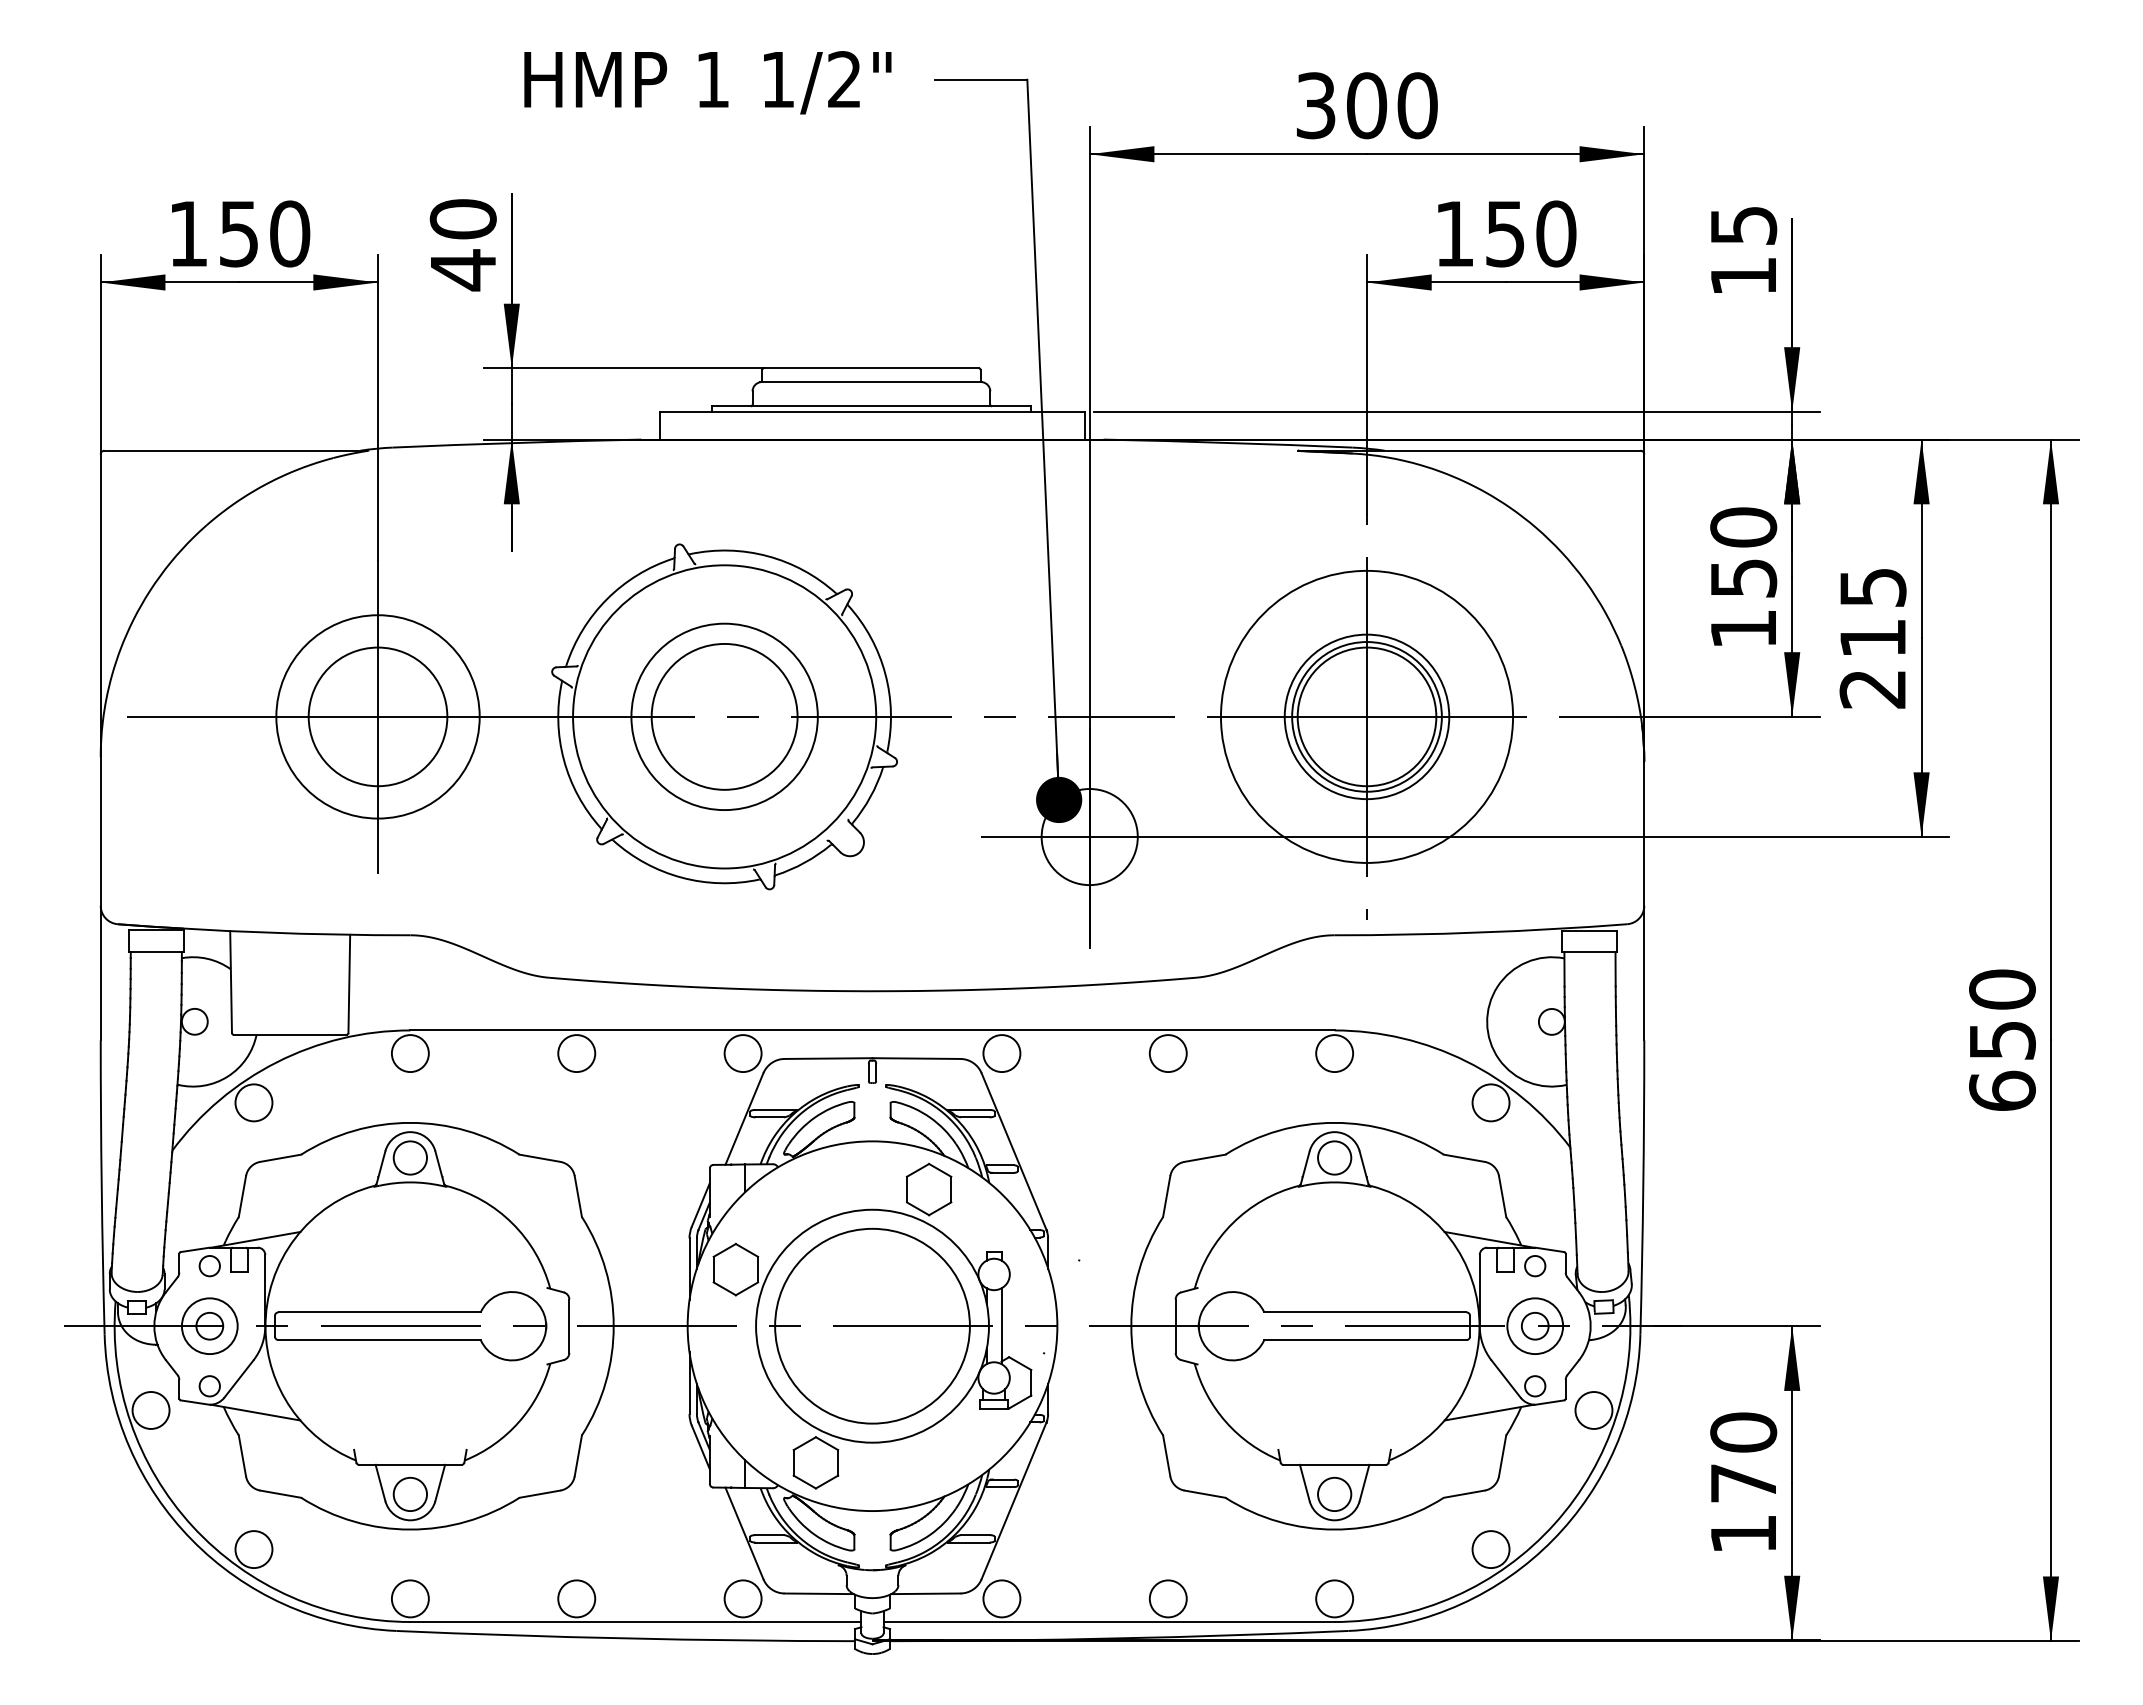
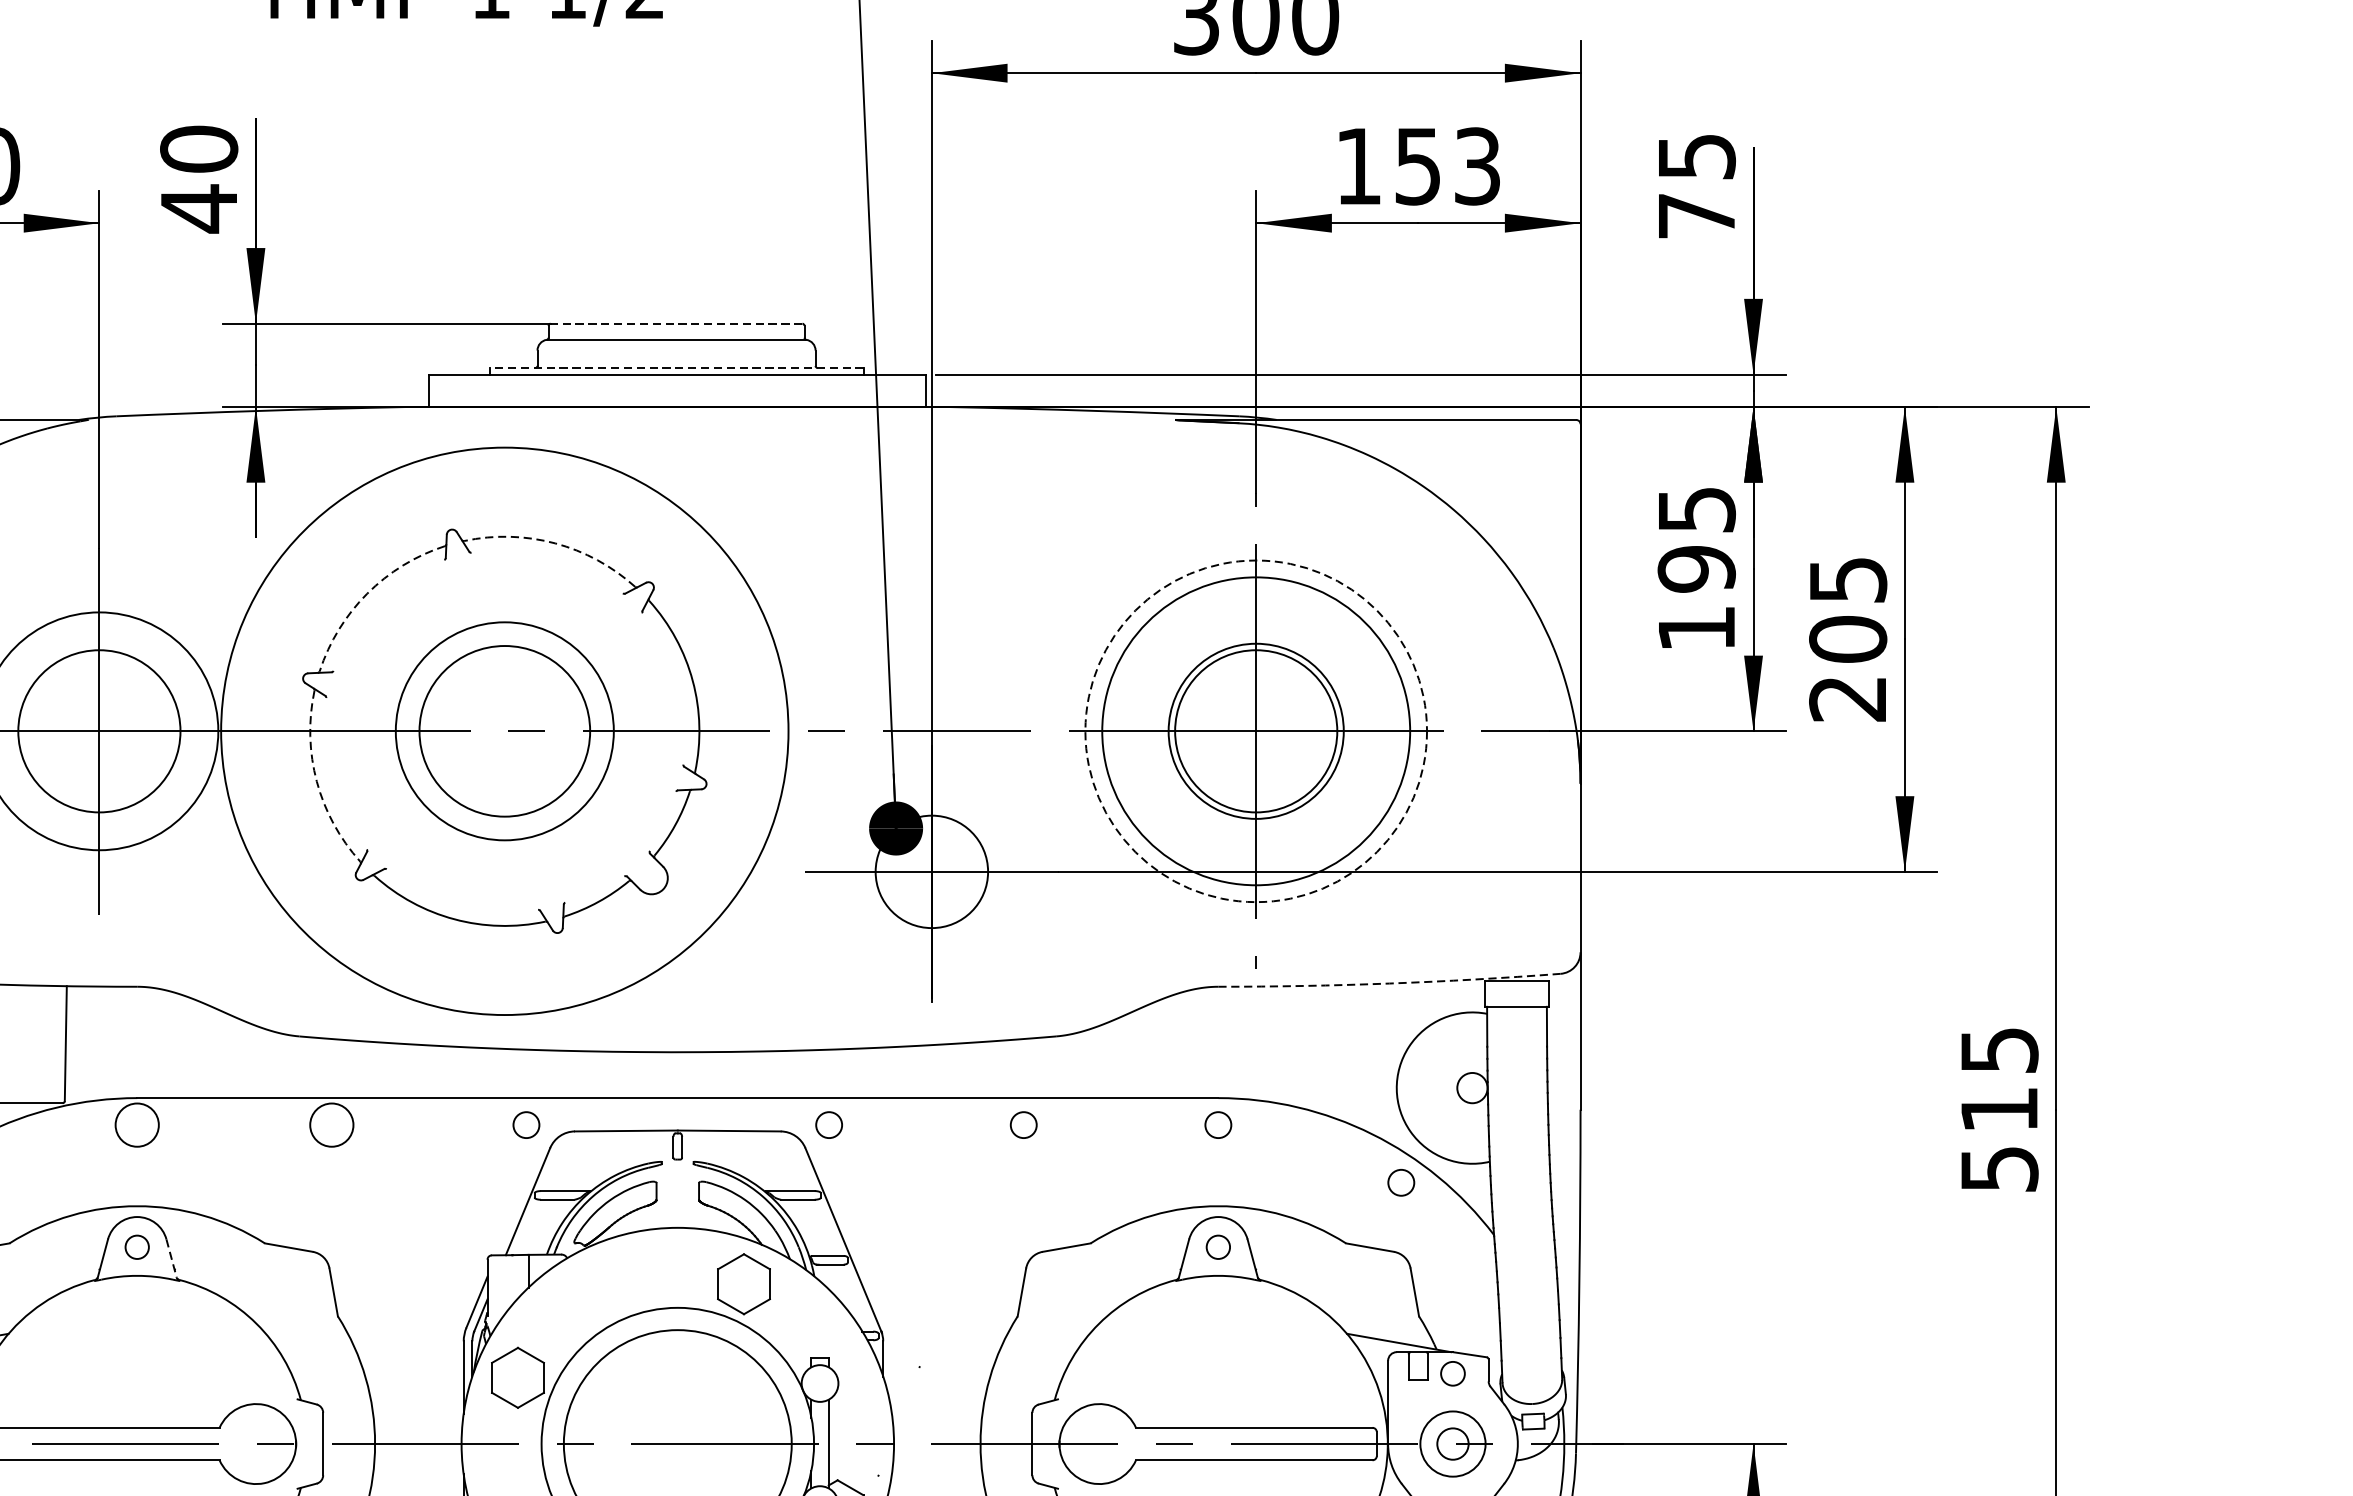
text: (1556, 233) -> (1477, 165), 150 -> 153
text: (1743, 276) -> (1696, 216), 15 -> 75
line: (871, 368) -> (676, 323), solid -> dashed
line: (871, 406) -> (676, 368), solid -> dashed
text: (1743, 552) -> (1696, 539), 150 -> 195
arc: (767, 556) -> (554, 543), solid -> dashed
arc: (606, 599) -> (366, 594), solid -> dashed
text: (1872, 638) -> (1847, 639), 215 -> 205
circle: (724, 716) -> (504, 730), size x1.6
circle: (1366, 716) -> (1255, 730), size x1.6
circle: (1366, 716) -> (1255, 730), solid -> dashed
arc: (563, 759) -> (316, 781), solid -> dashed
arc: (1481, 932) -> (1390, 983), solid -> dashed
text: (2002, 1039) -> (1999, 1108), 650 -> 515
circle: (742, 1053) -> (525, 1125), size x0.6
circle: (1001, 1053) -> (828, 1125), size x0.6
circle: (1167, 1053) -> (1022, 1125), size x0.6
circle: (1334, 1053) -> (1218, 1125), size x0.6
circle: (1490, 1102) -> (1400, 1182), size x0.6
circle: (410, 1157) -> (137, 1246), size x0.6
circle: (1334, 1157) -> (1218, 1246), size x0.6
line: (439, 1167) -> (171, 1258), solid -> dashed

